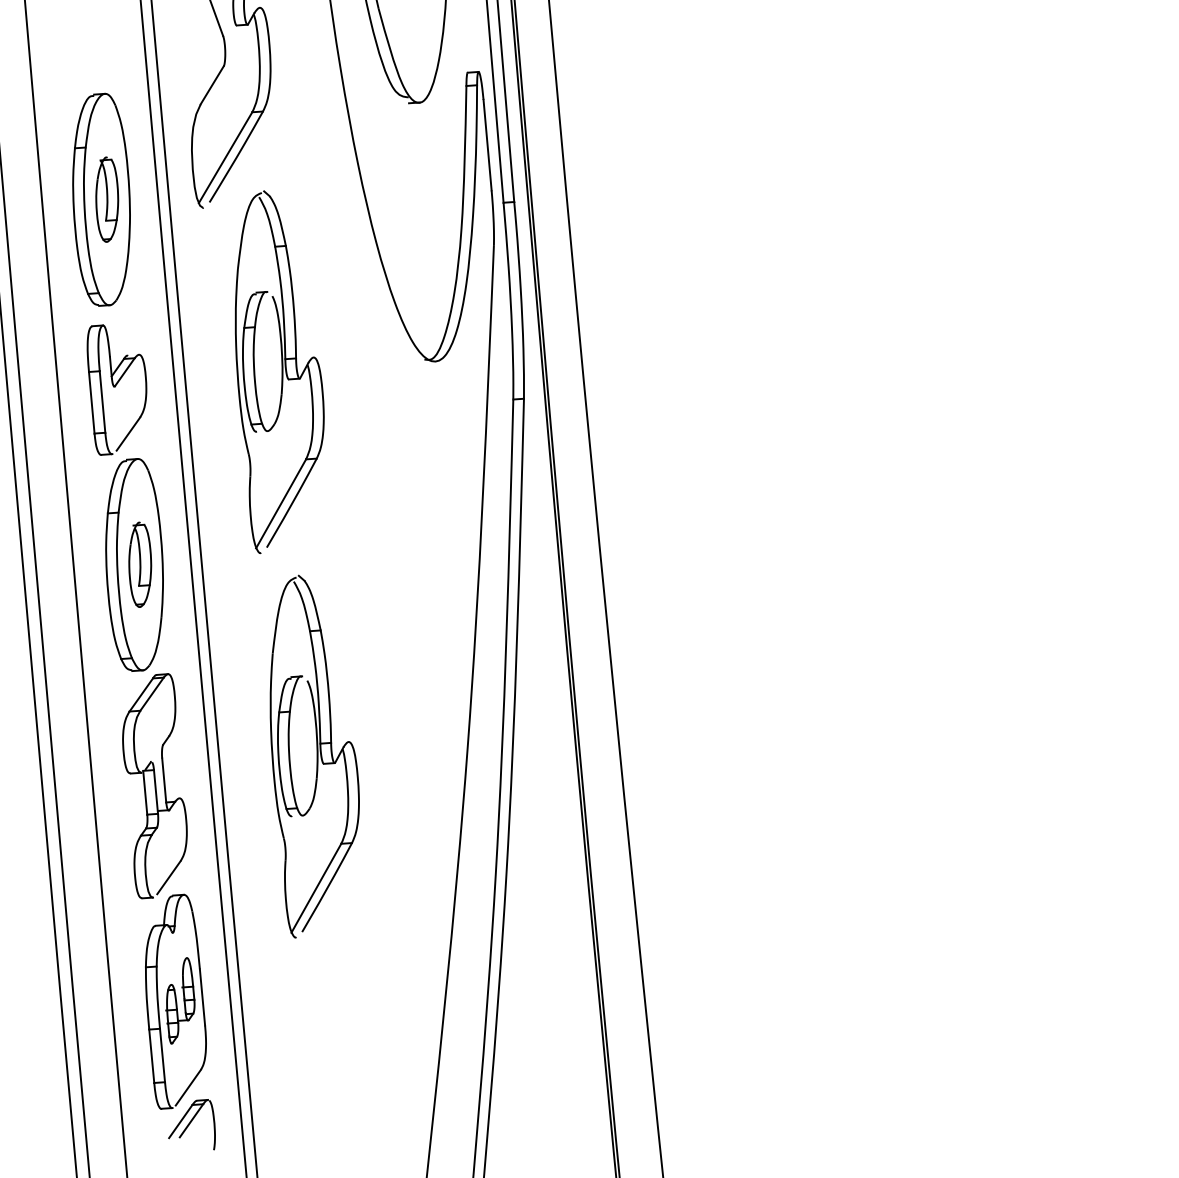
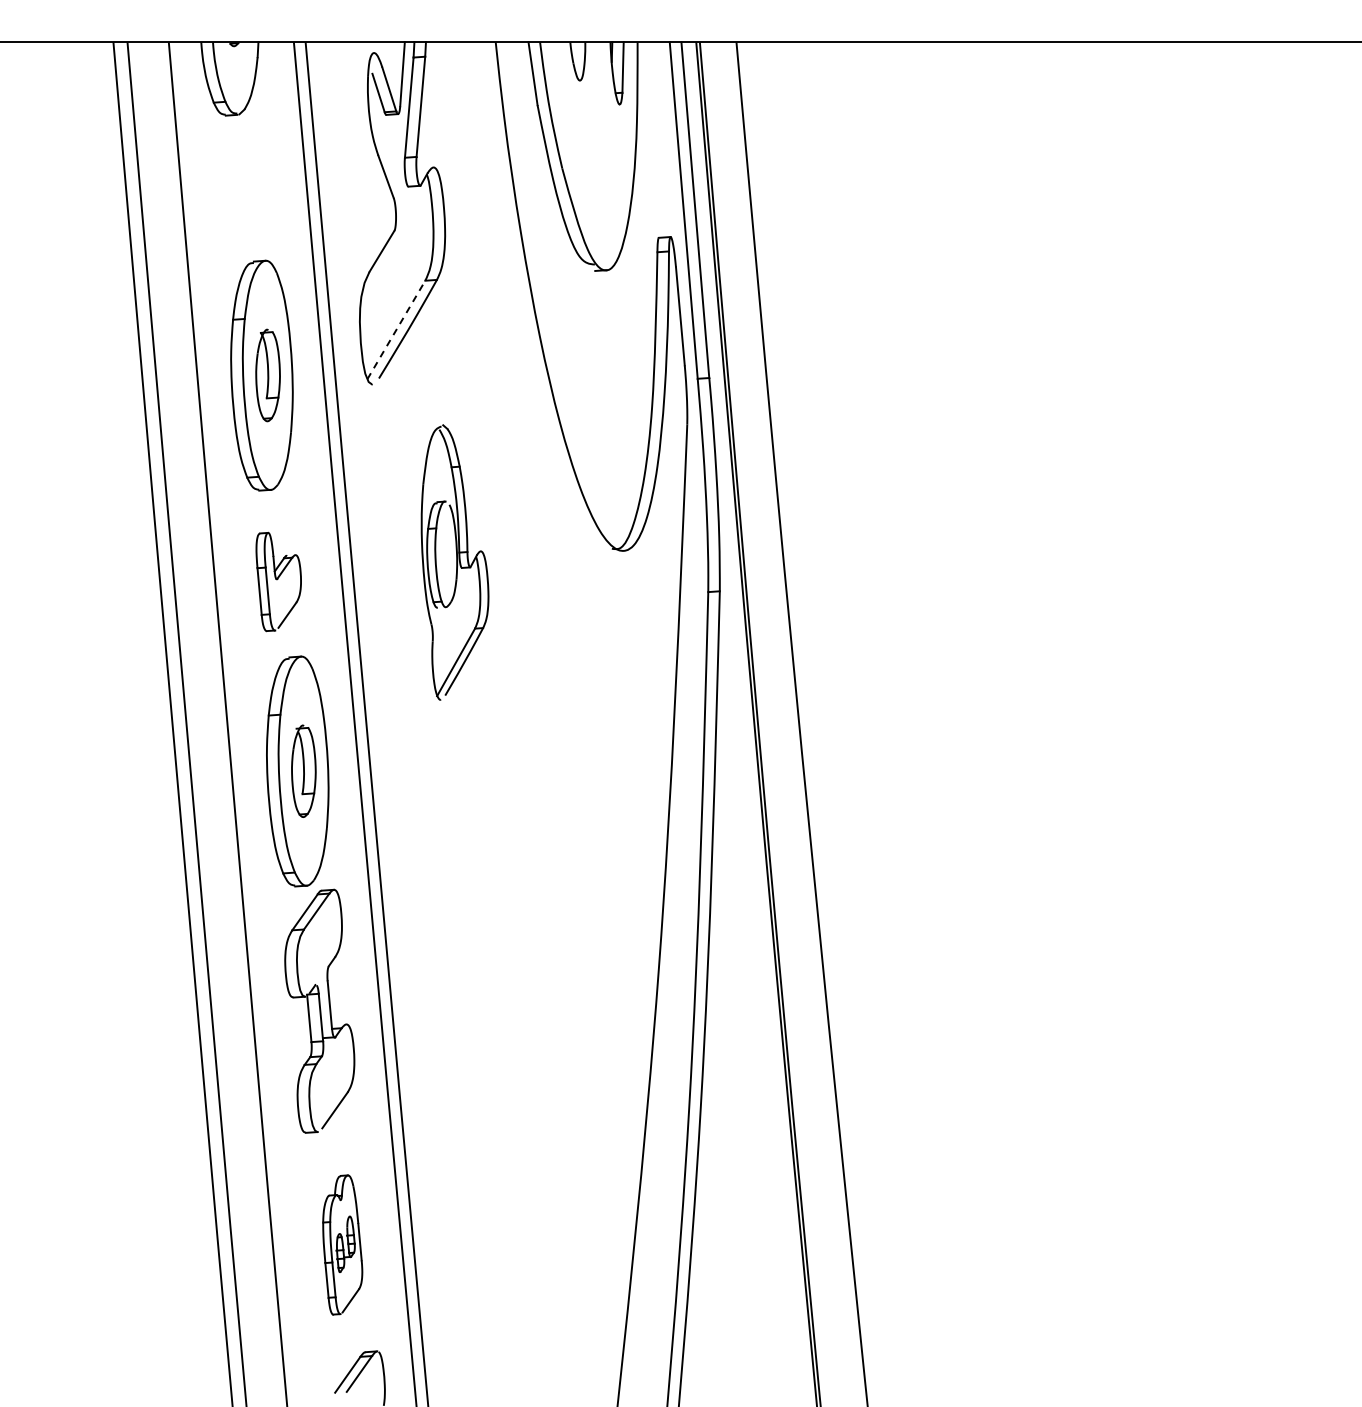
line: (225, 157) -> (396, 329), solid -> dashed
part: (279, 372) -> (454, 562), size x0.7
part: (116, 389) -> (278, 581), size x0.7
part: (314, 756) -> (492, 979), removed
part: (175, 1001) -> (342, 1244), size x0.6

